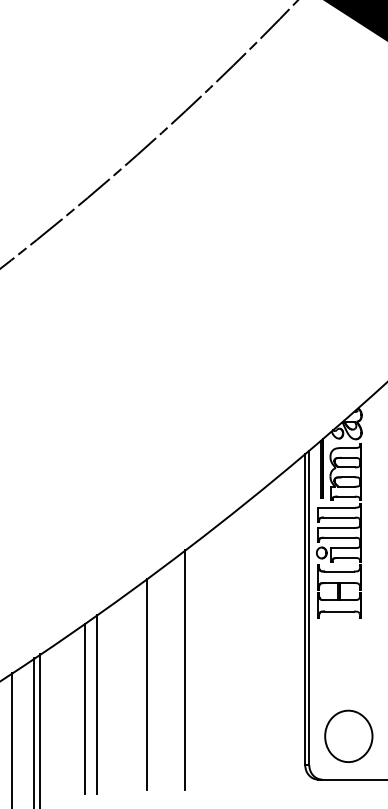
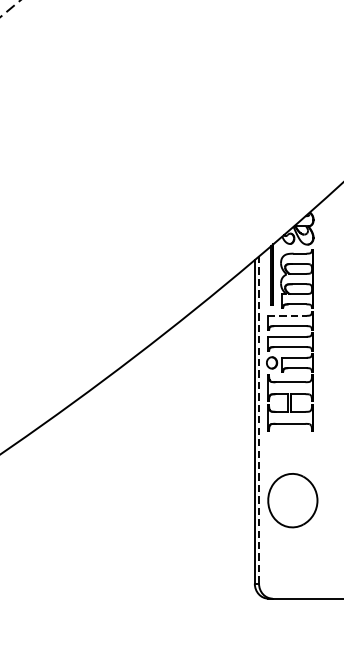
line: (336, 507) -> (287, 315), solid -> dashed
line: (309, 607) -> (259, 419), solid -> dashed
line: (185, 669) -> (130, 484), removed
line: (147, 684) -> (90, 499), removed
line: (97, 704) -> (38, 520), removed
line: (85, 708) -> (26, 524), removed
part: (348, 735) -> (292, 499), moved

